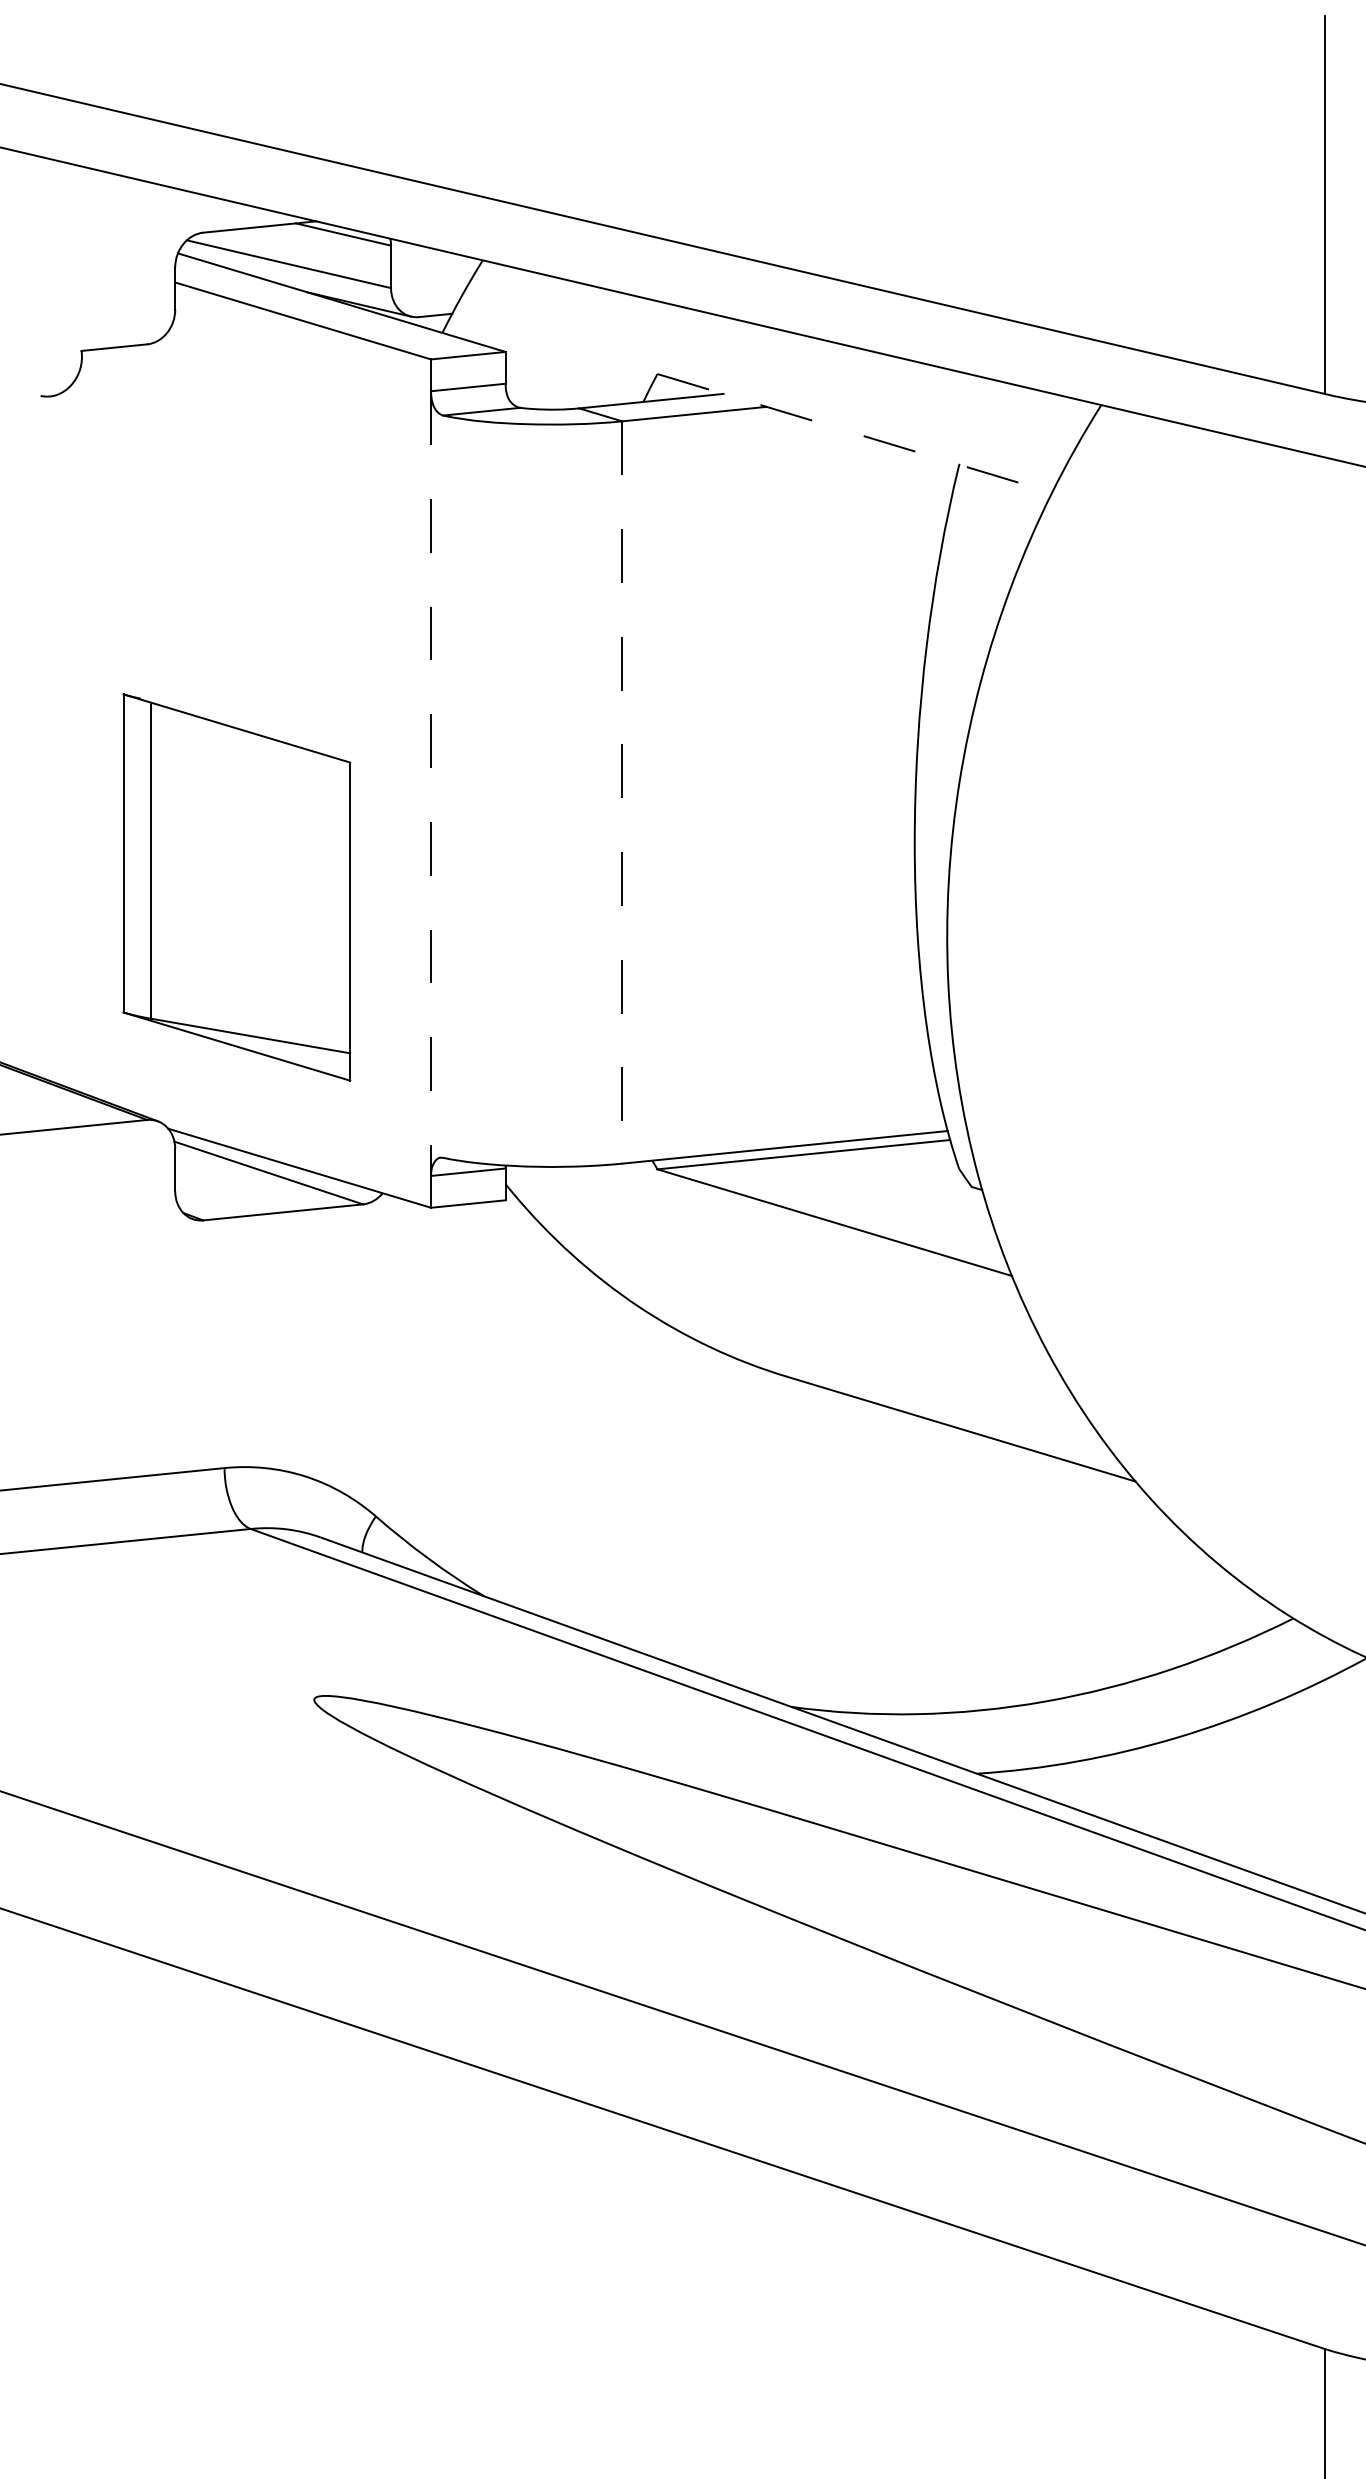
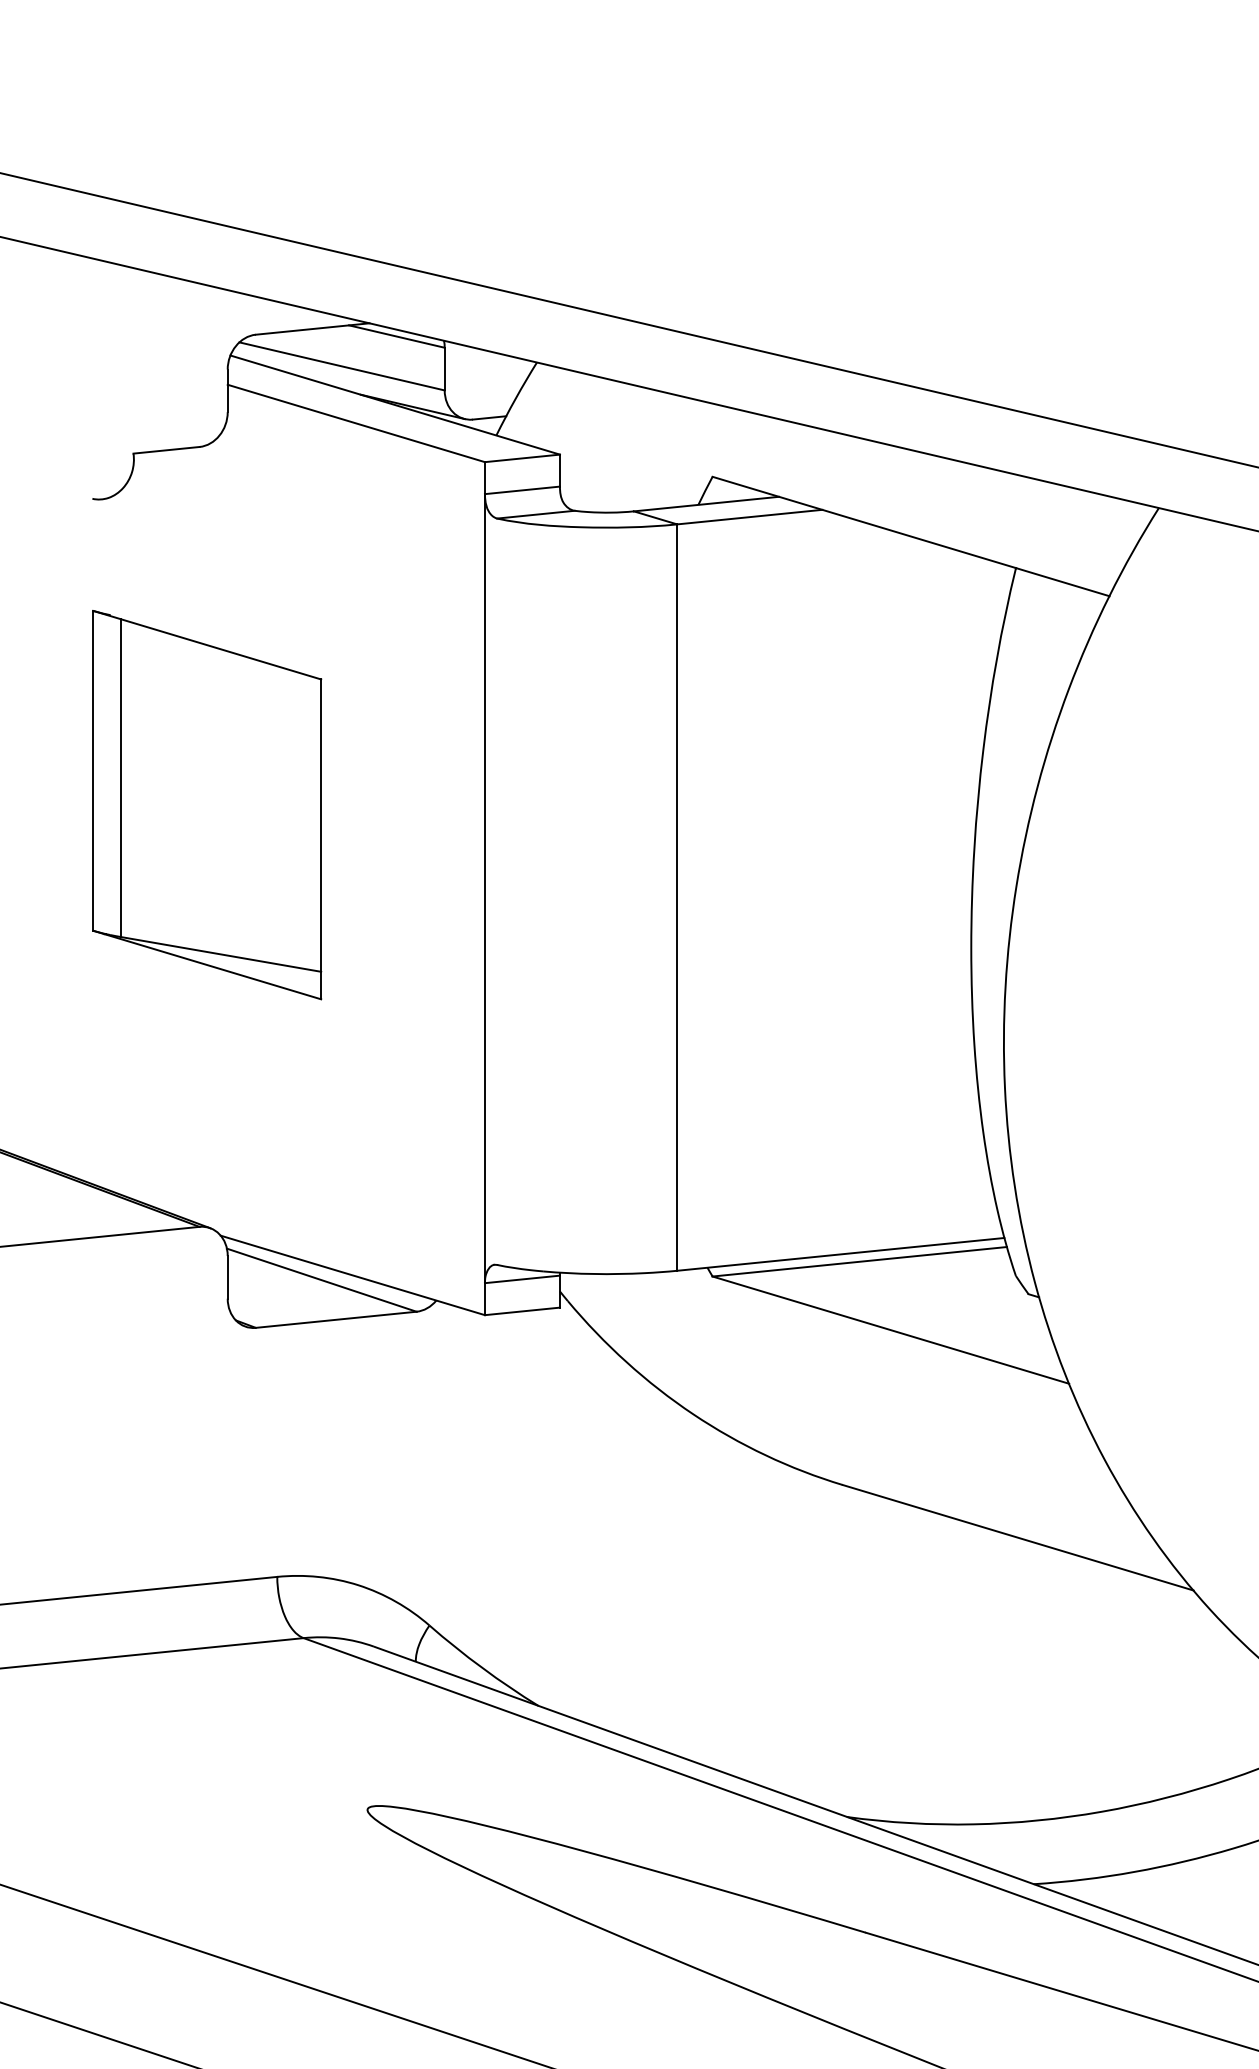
line: (855, 433) -> (911, 536), dashed -> solid
line: (431, 784) -> (485, 889), dashed -> solid
line: (622, 793) -> (677, 898), dashed -> solid
part: (236, 887) -> (206, 805), moved

